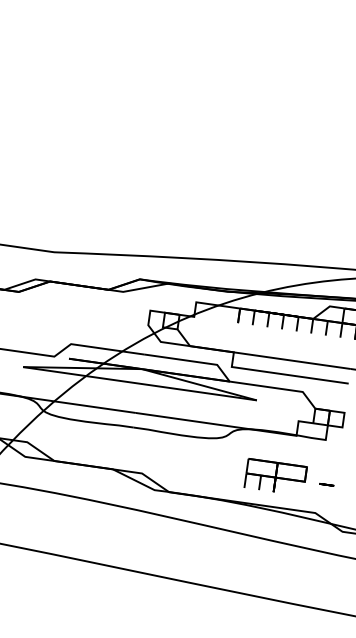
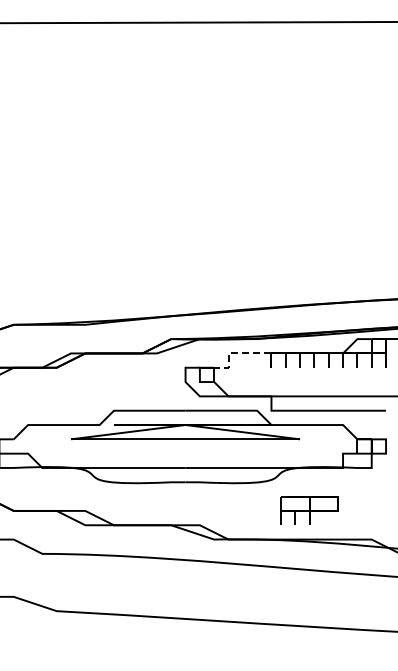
line: (201, 303) -> (233, 353), solid -> dashed
part: (275, 477) -> (309, 510), moved
line: (326, 484) -> (378, 510), removed

